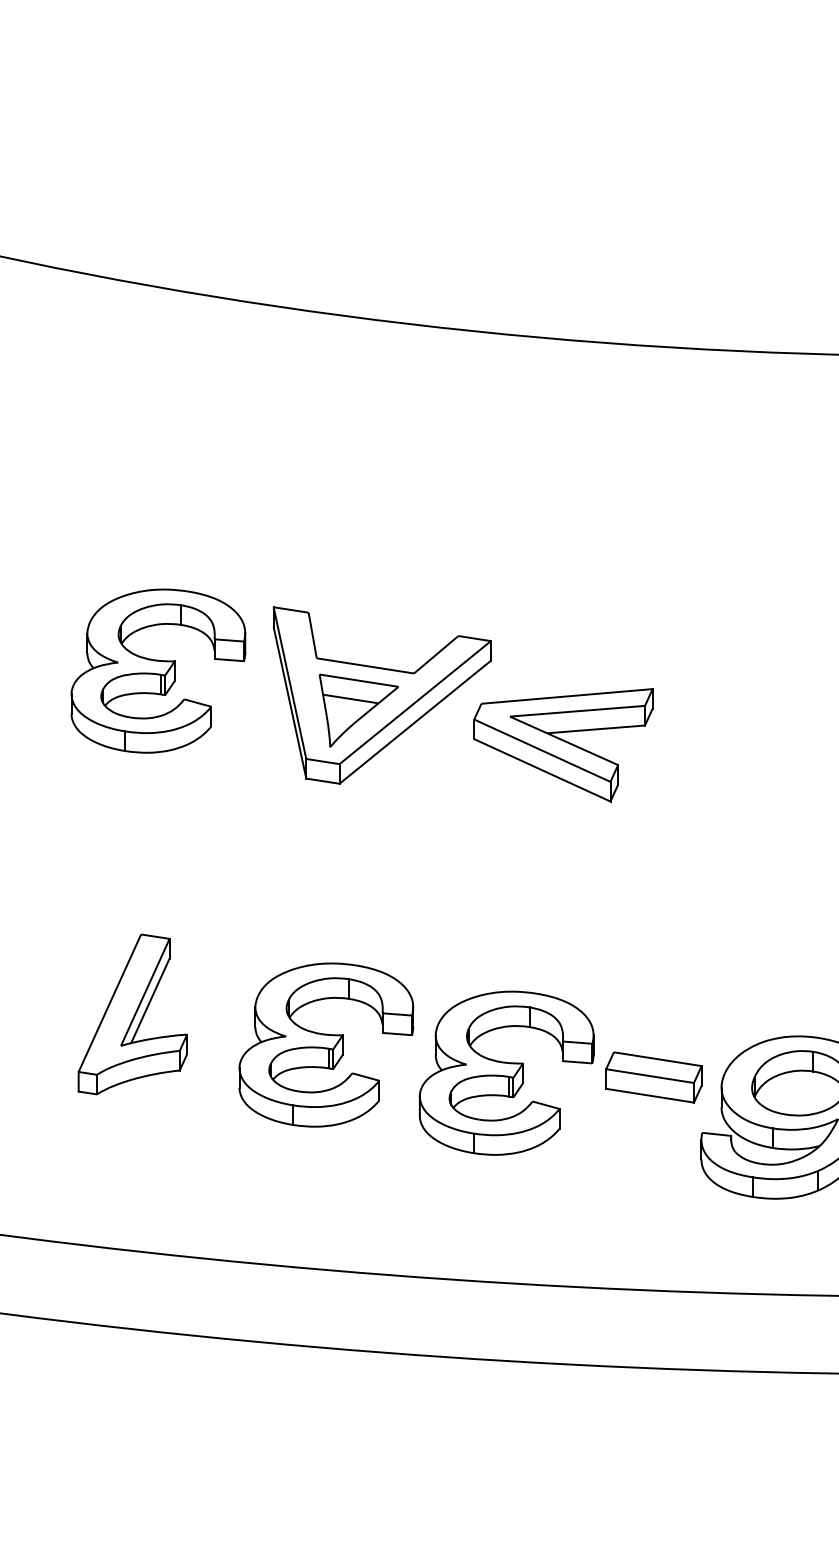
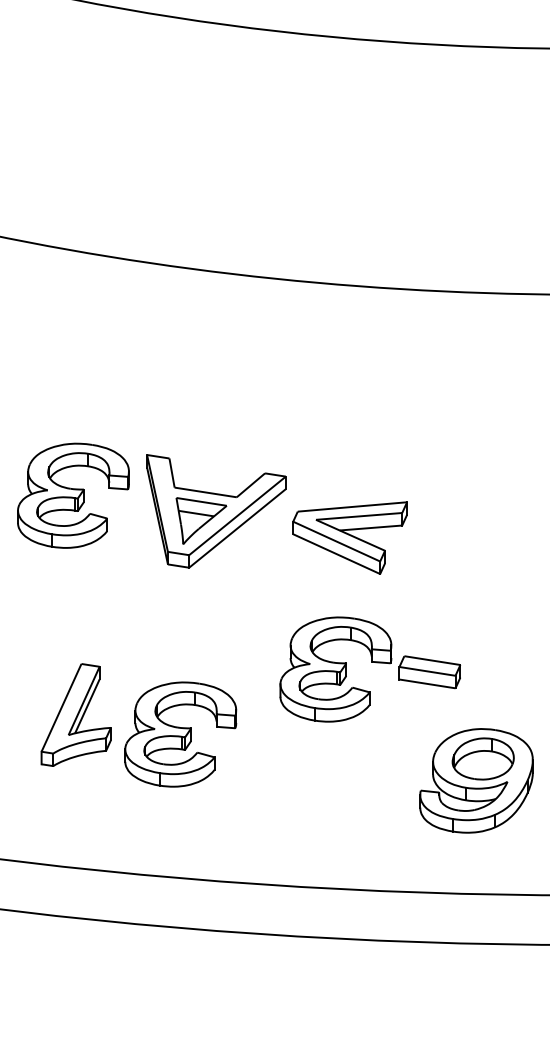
part: (562, 744) -> (349, 537), moved
part: (131, 1013) -> (75, 714), moved
part: (562, 1062) -> (371, 662), moved

